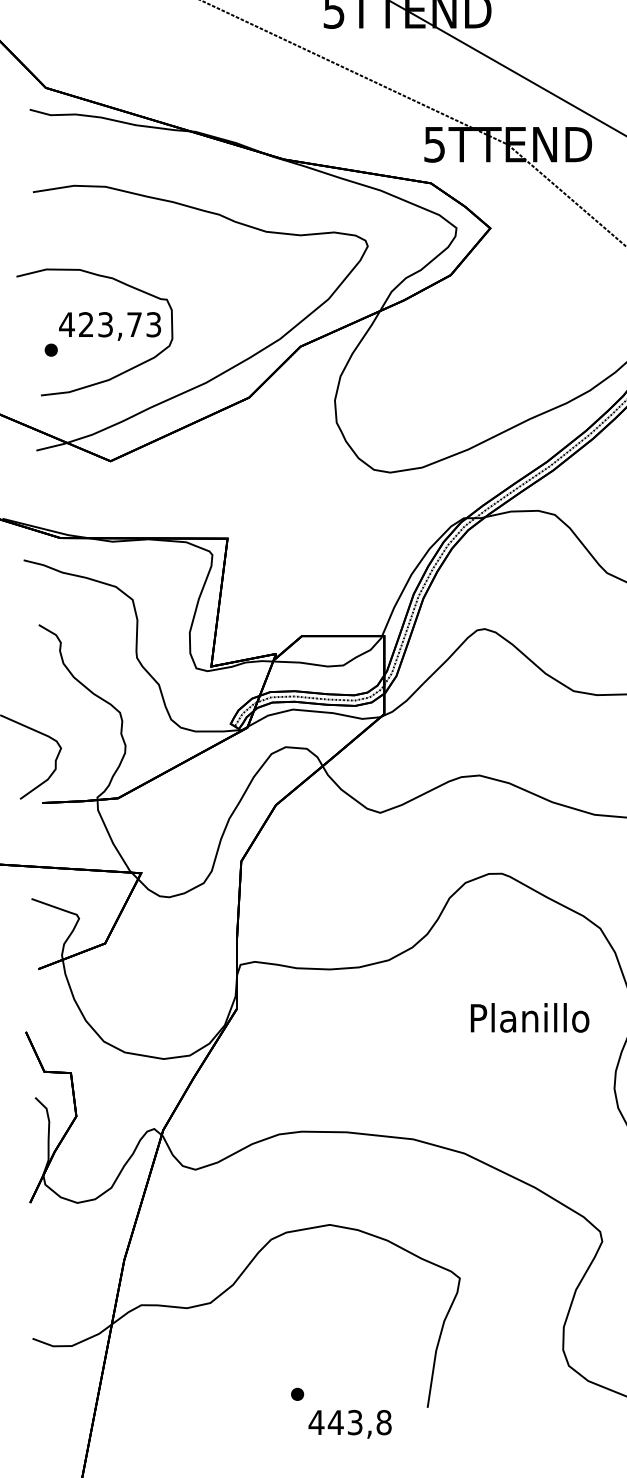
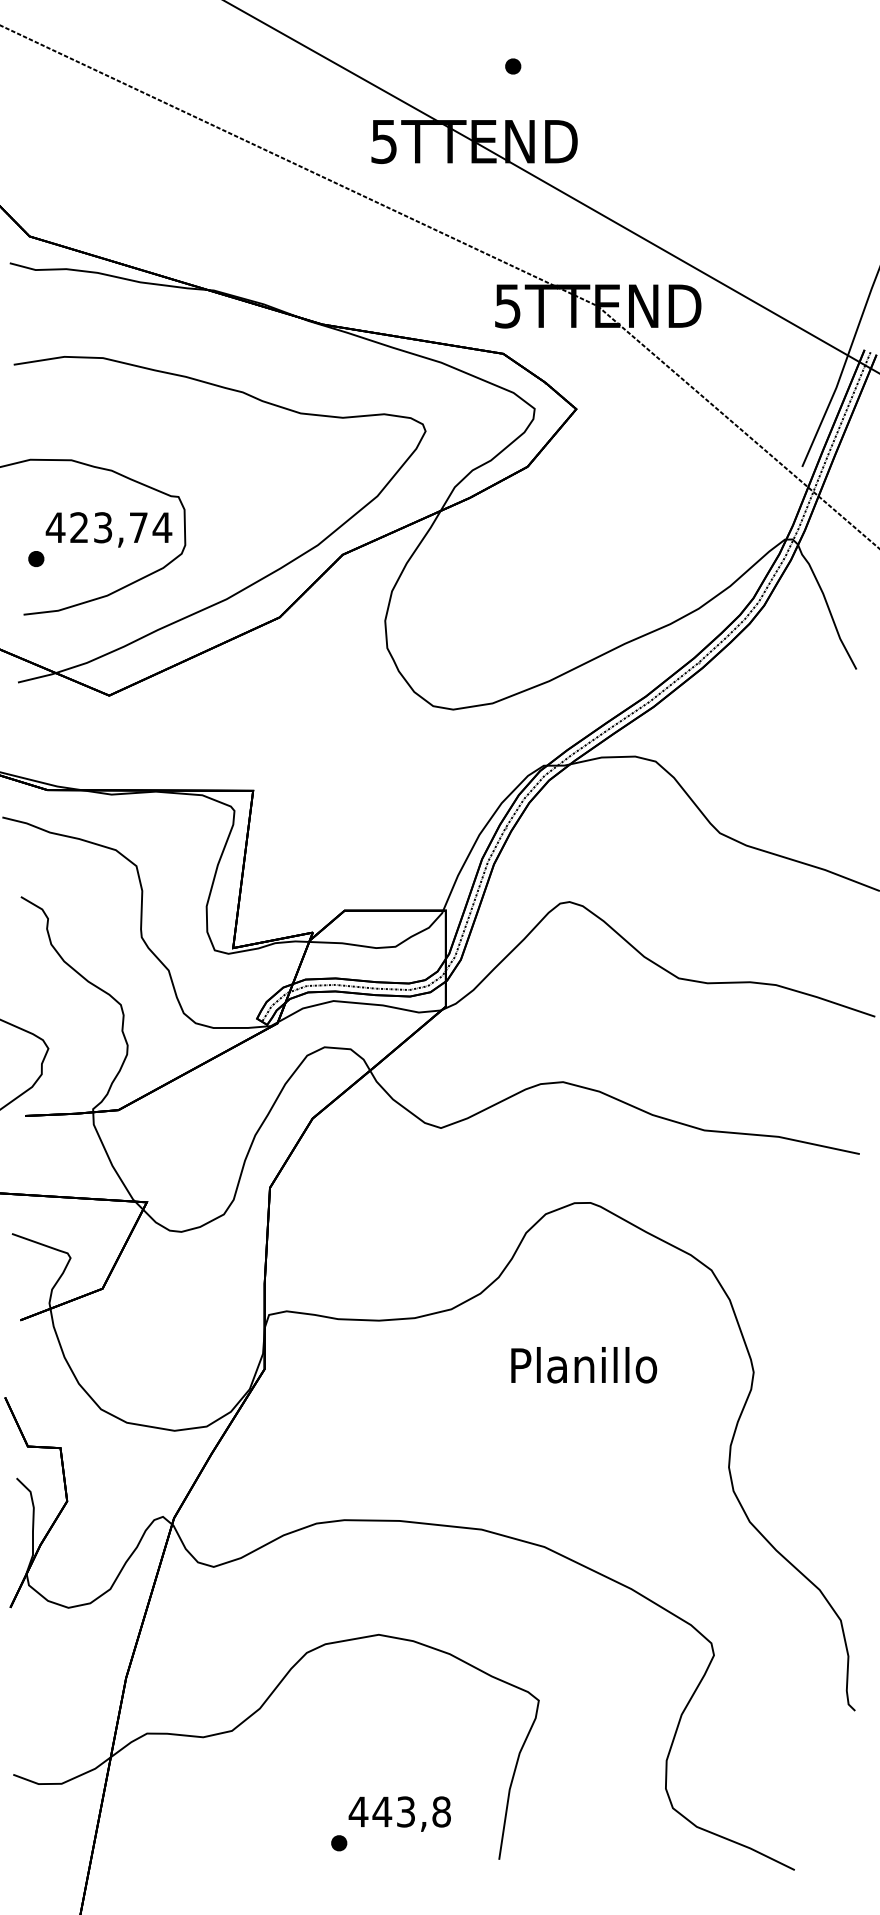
text: (153, 324) -> (162, 527), 423,73 -> 423,74
text: (530, 1018) -> (584, 1365), moved
text: (349, 1423) -> (399, 1813), moved

